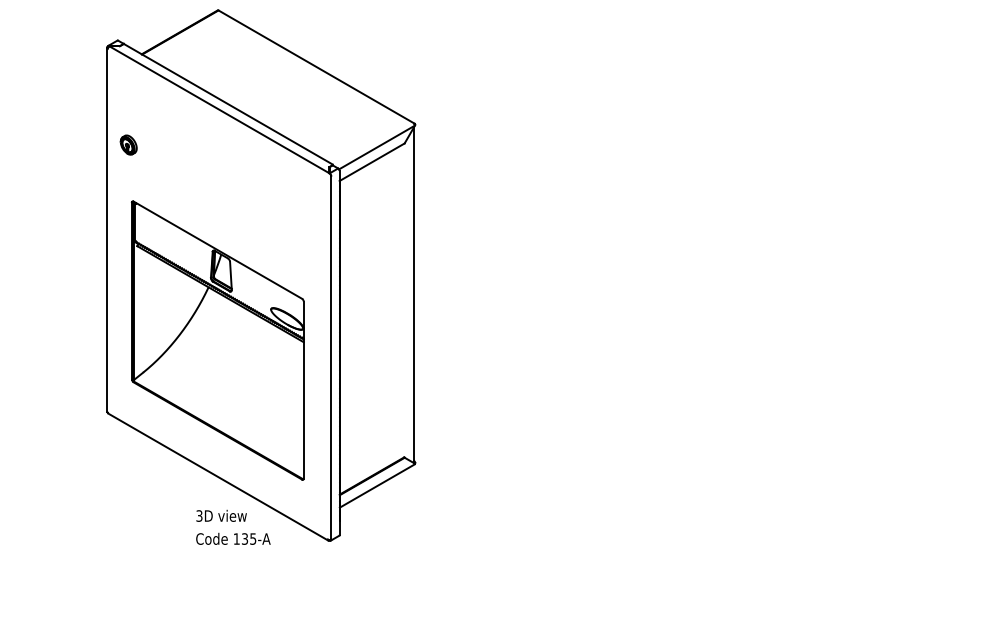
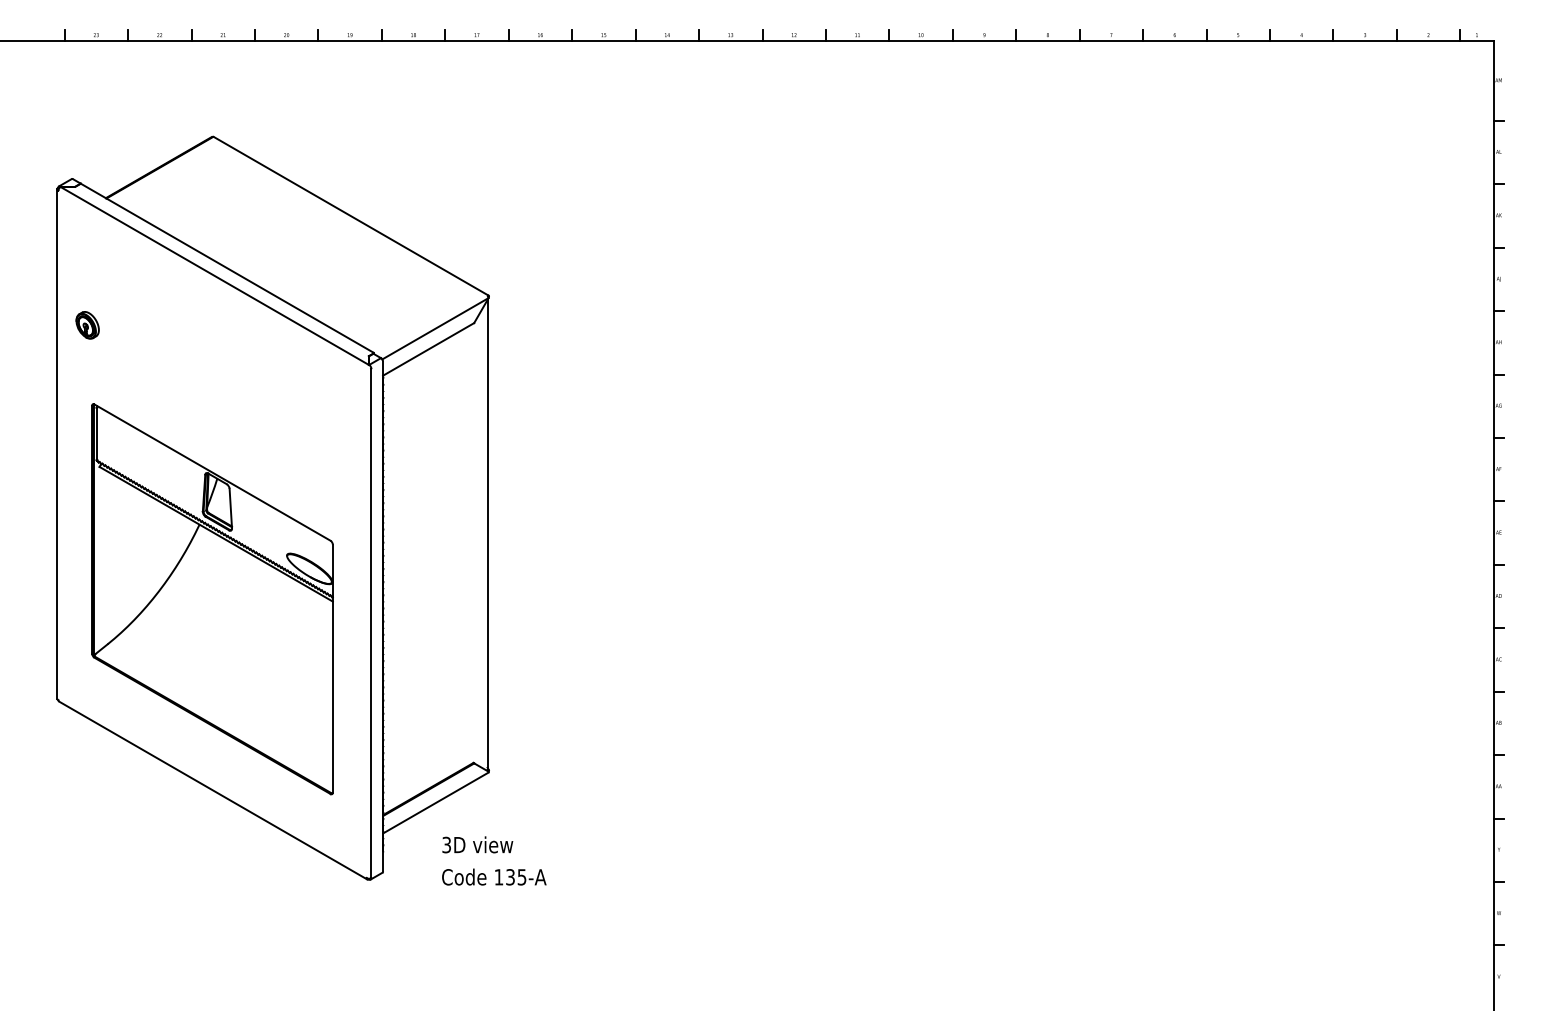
text: (233, 527) -> (494, 860), moved

